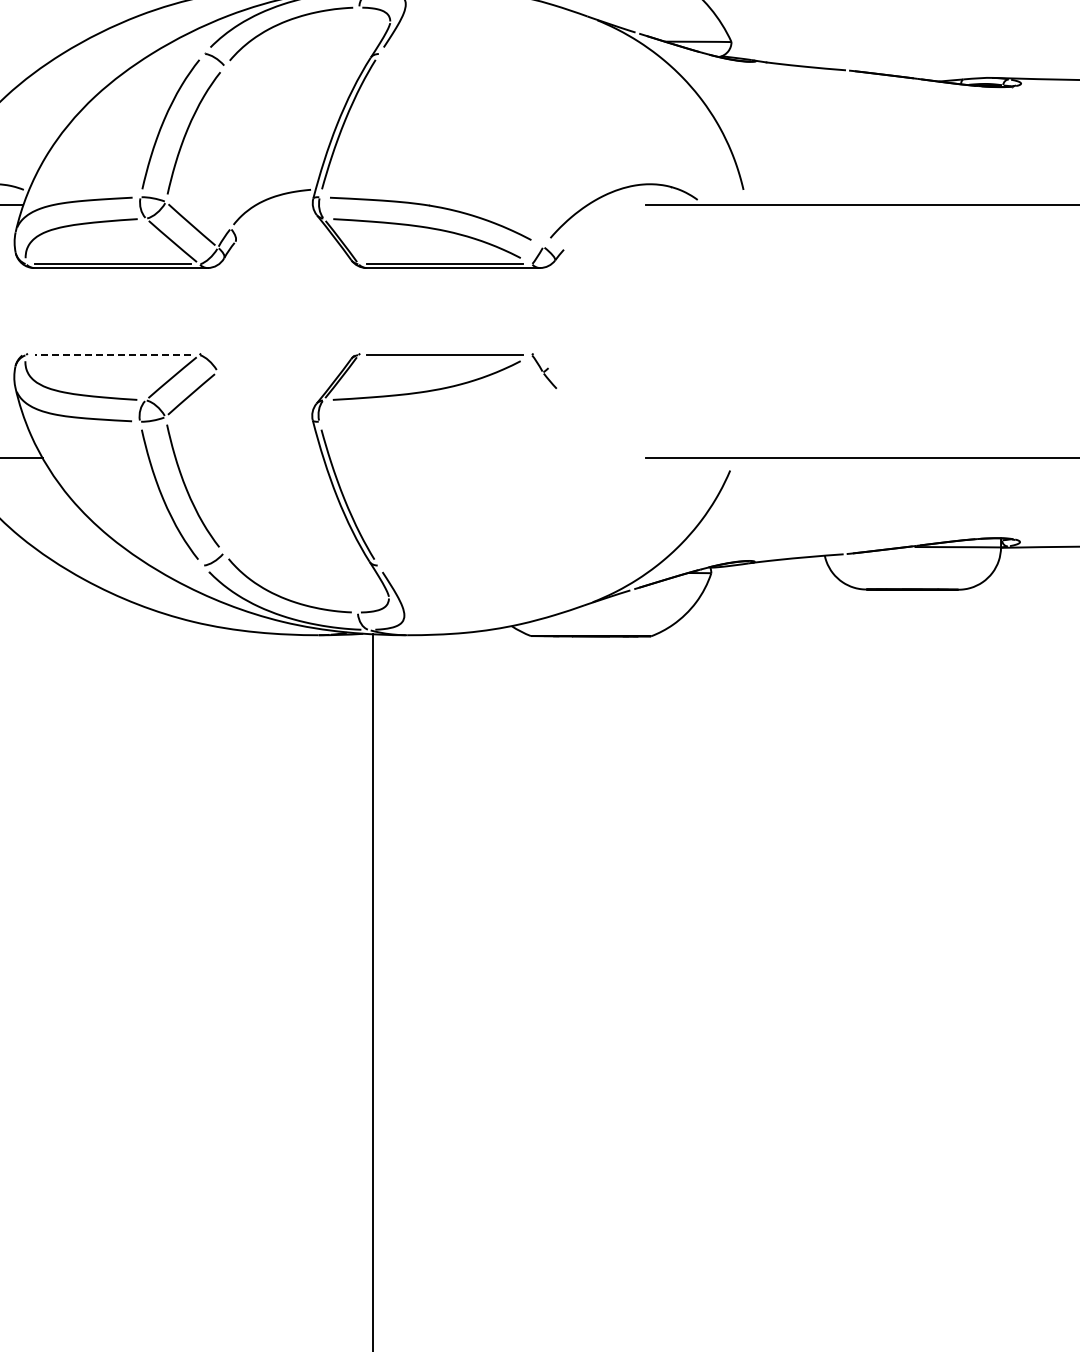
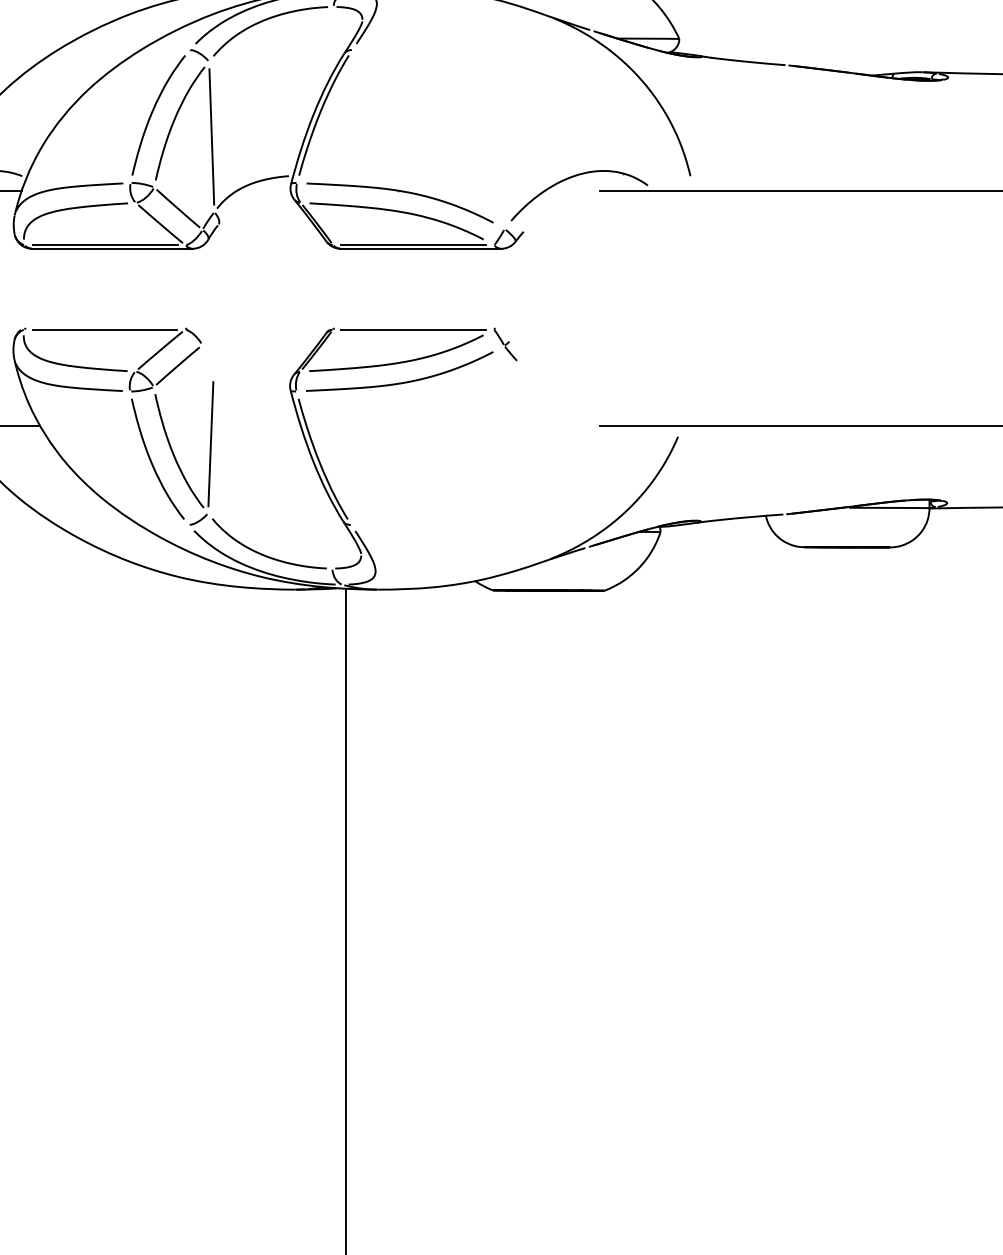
line: (227, 147) -> (211, 136), added
line: (112, 355) -> (104, 329), dashed -> solid
curve: (433, 411) -> (402, 381), added
line: (226, 478) -> (210, 444), added

